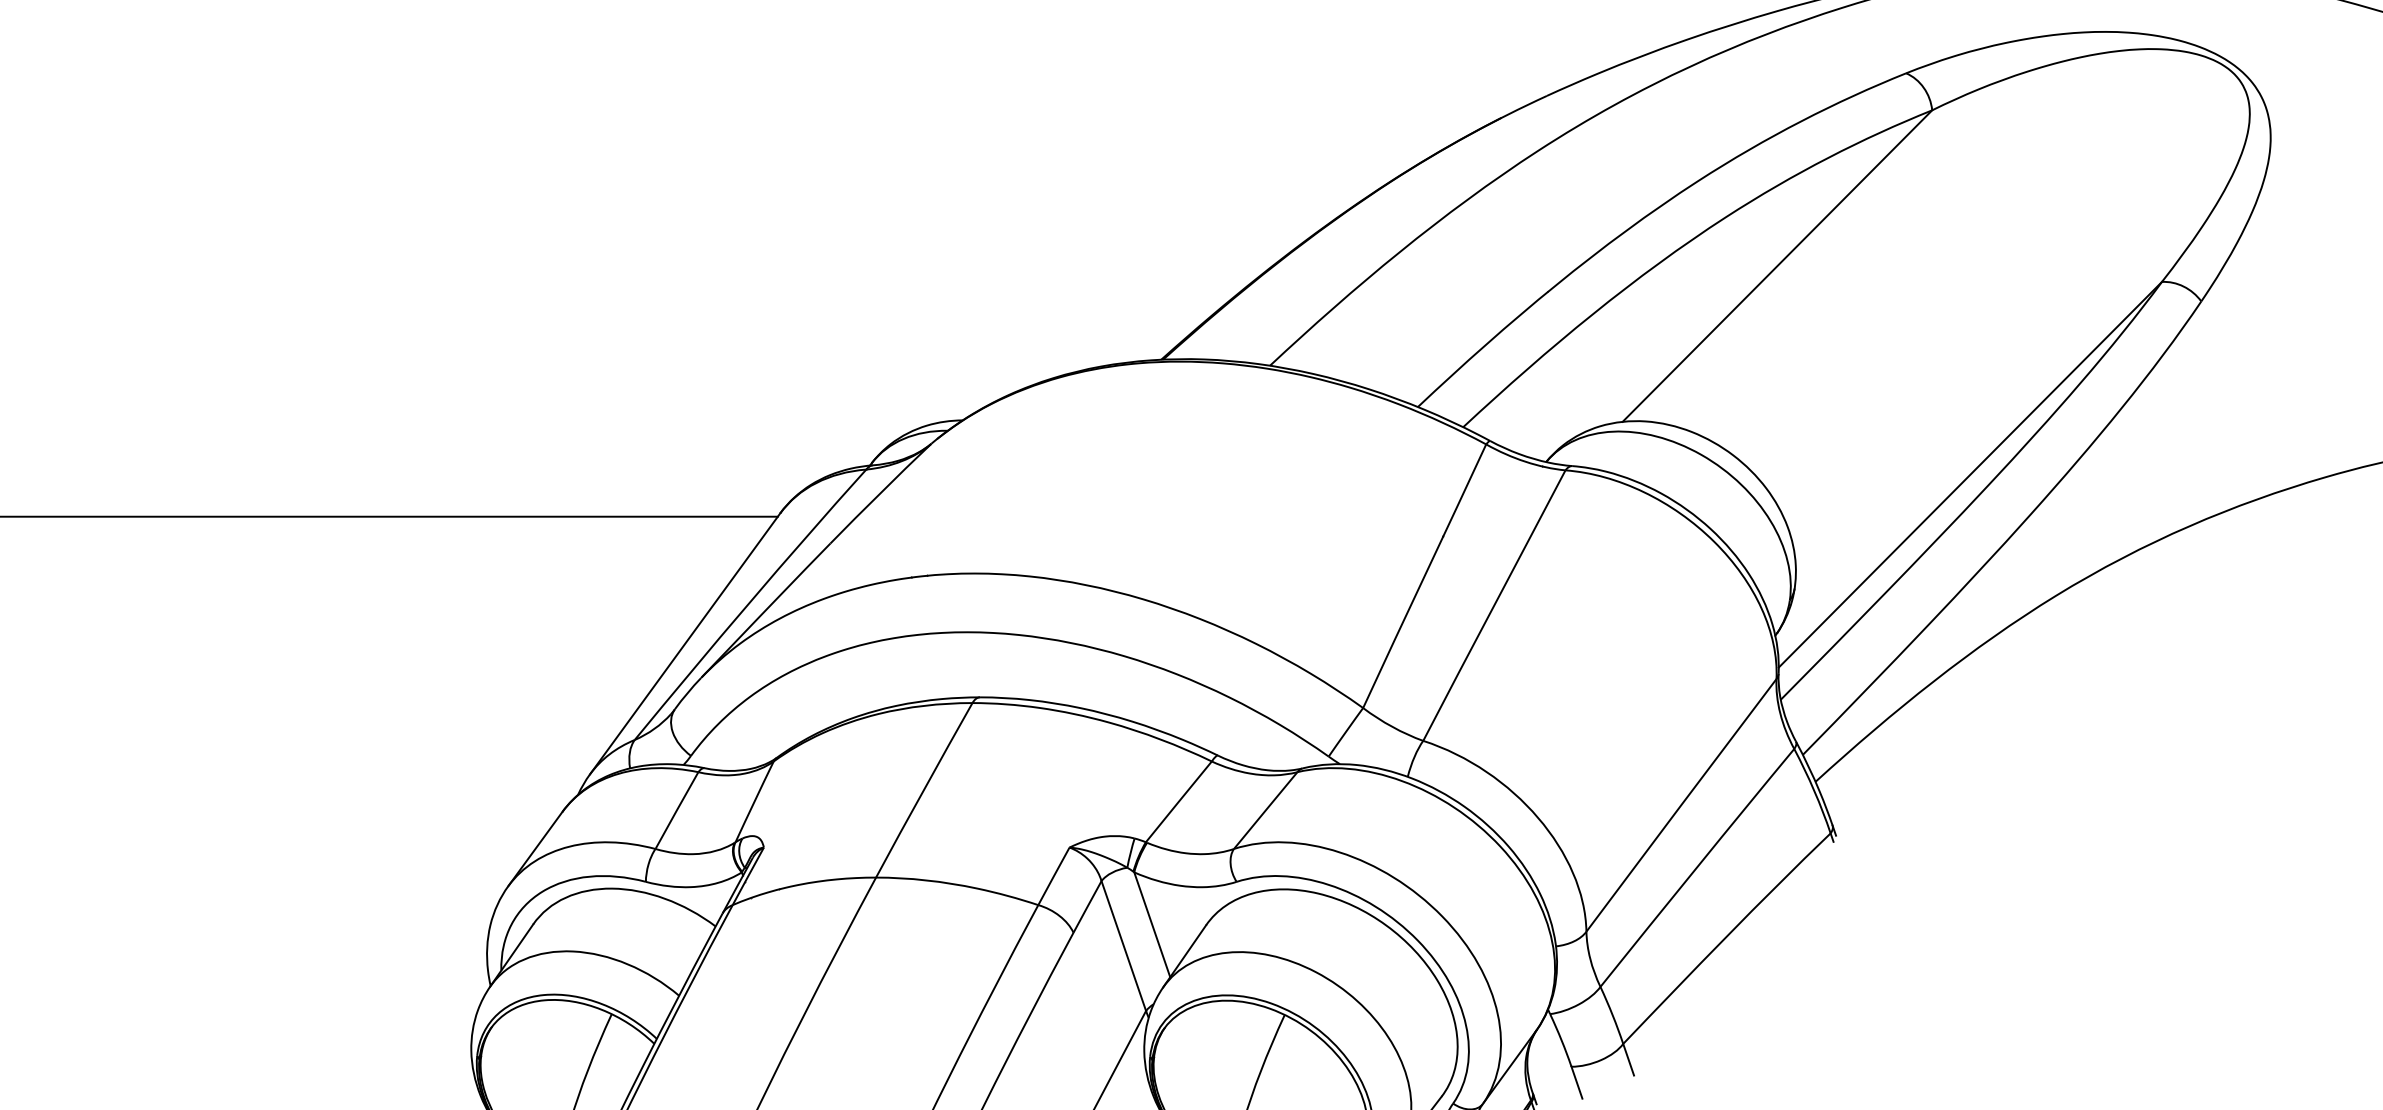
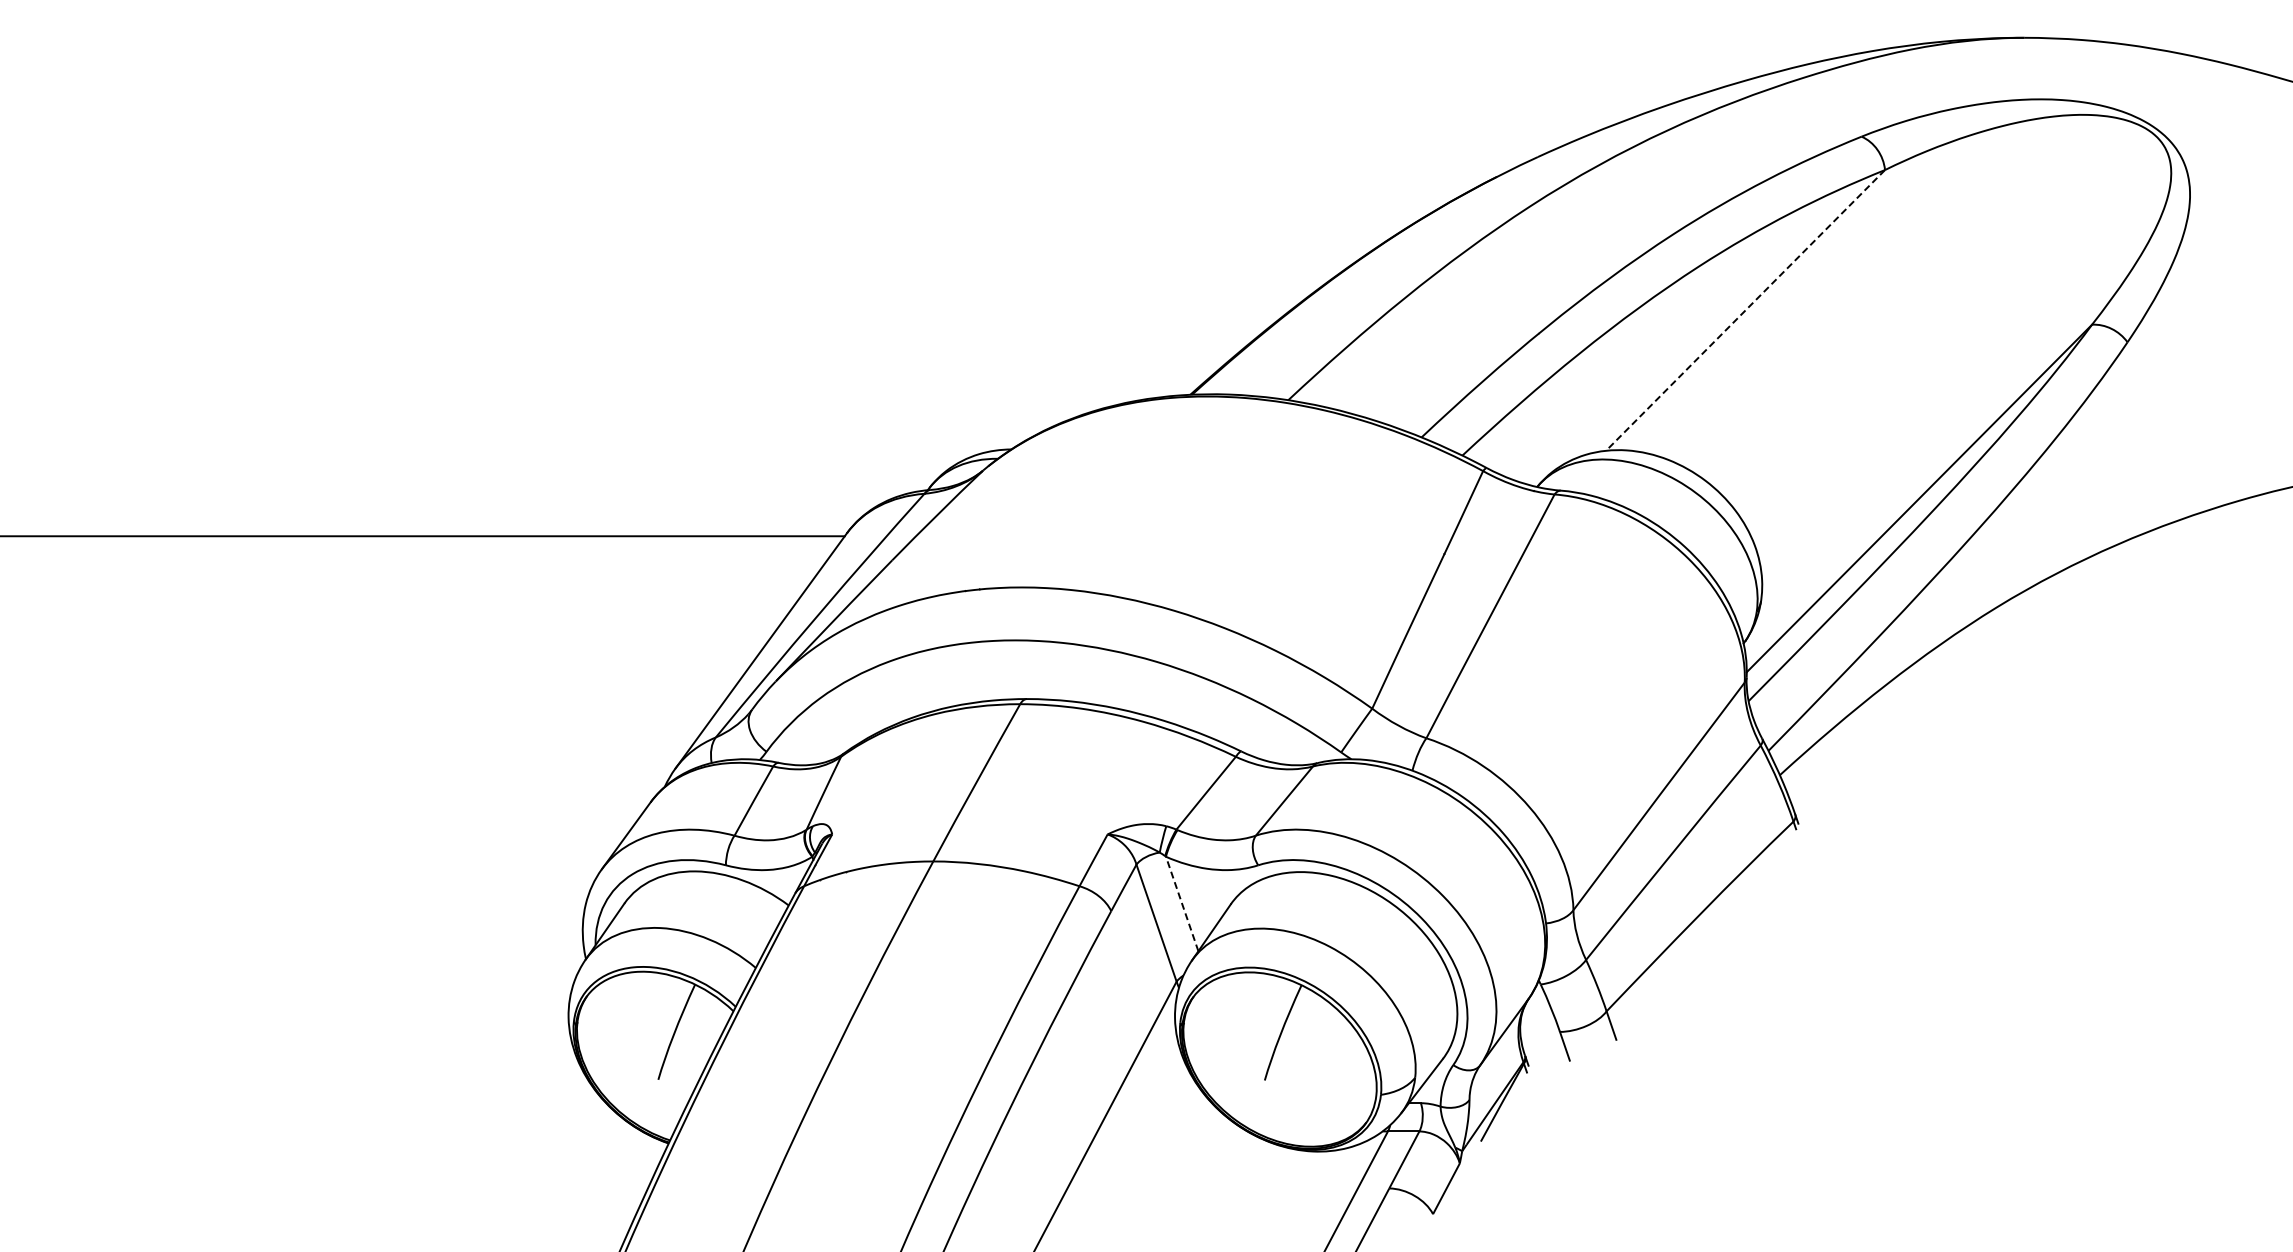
line: (1777, 266) -> (1745, 310), solid -> dashed
line: (1152, 925) -> (1182, 904), solid -> dashed

